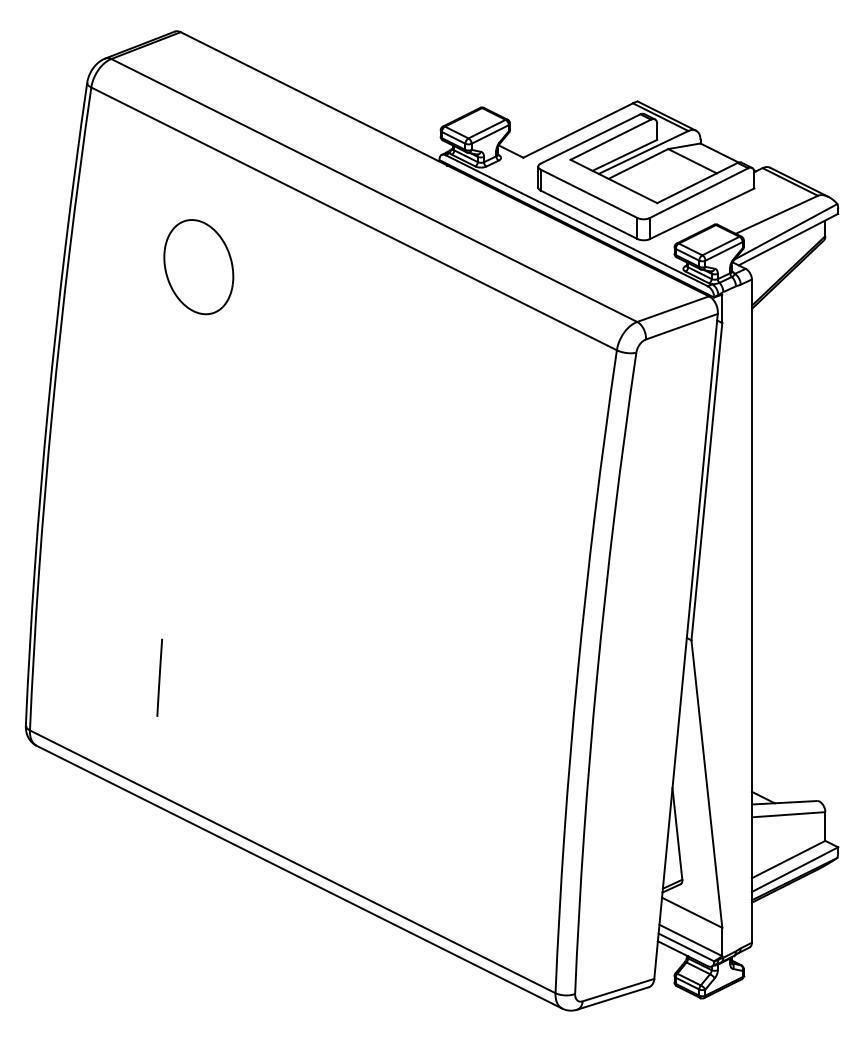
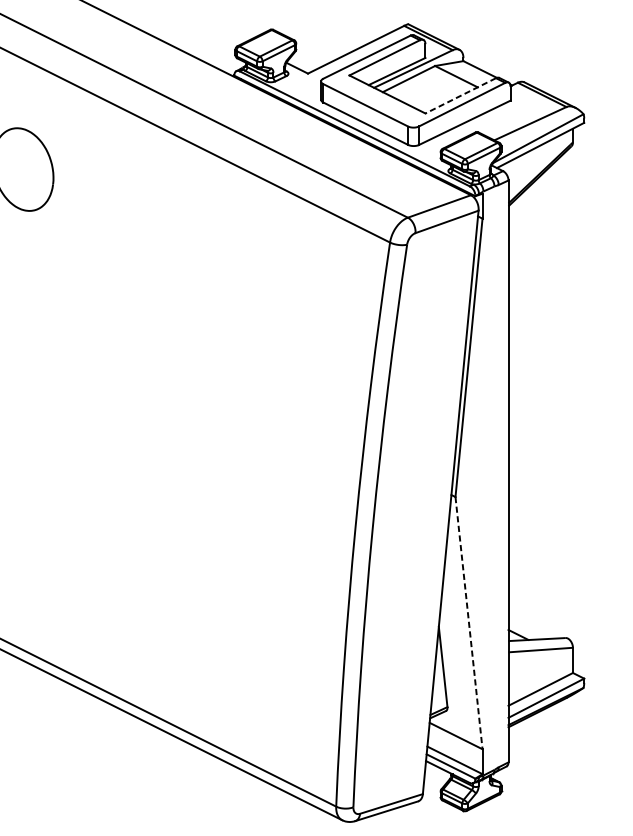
line: (697, 183) -> (460, 96), solid -> dashed
line: (706, 784) -> (468, 623), solid -> dashed

